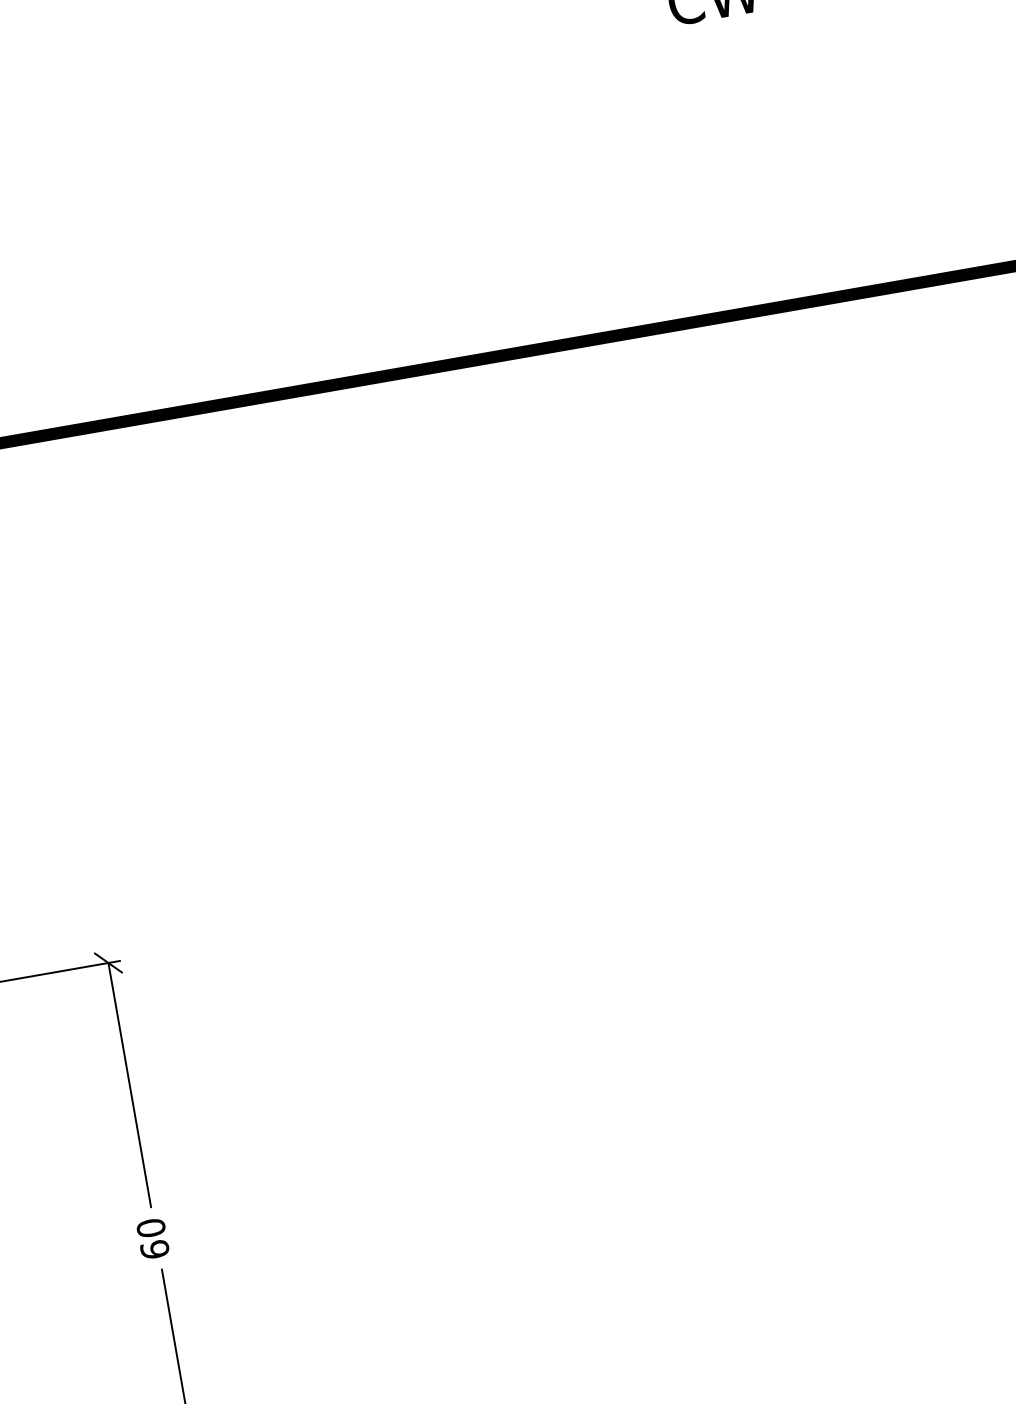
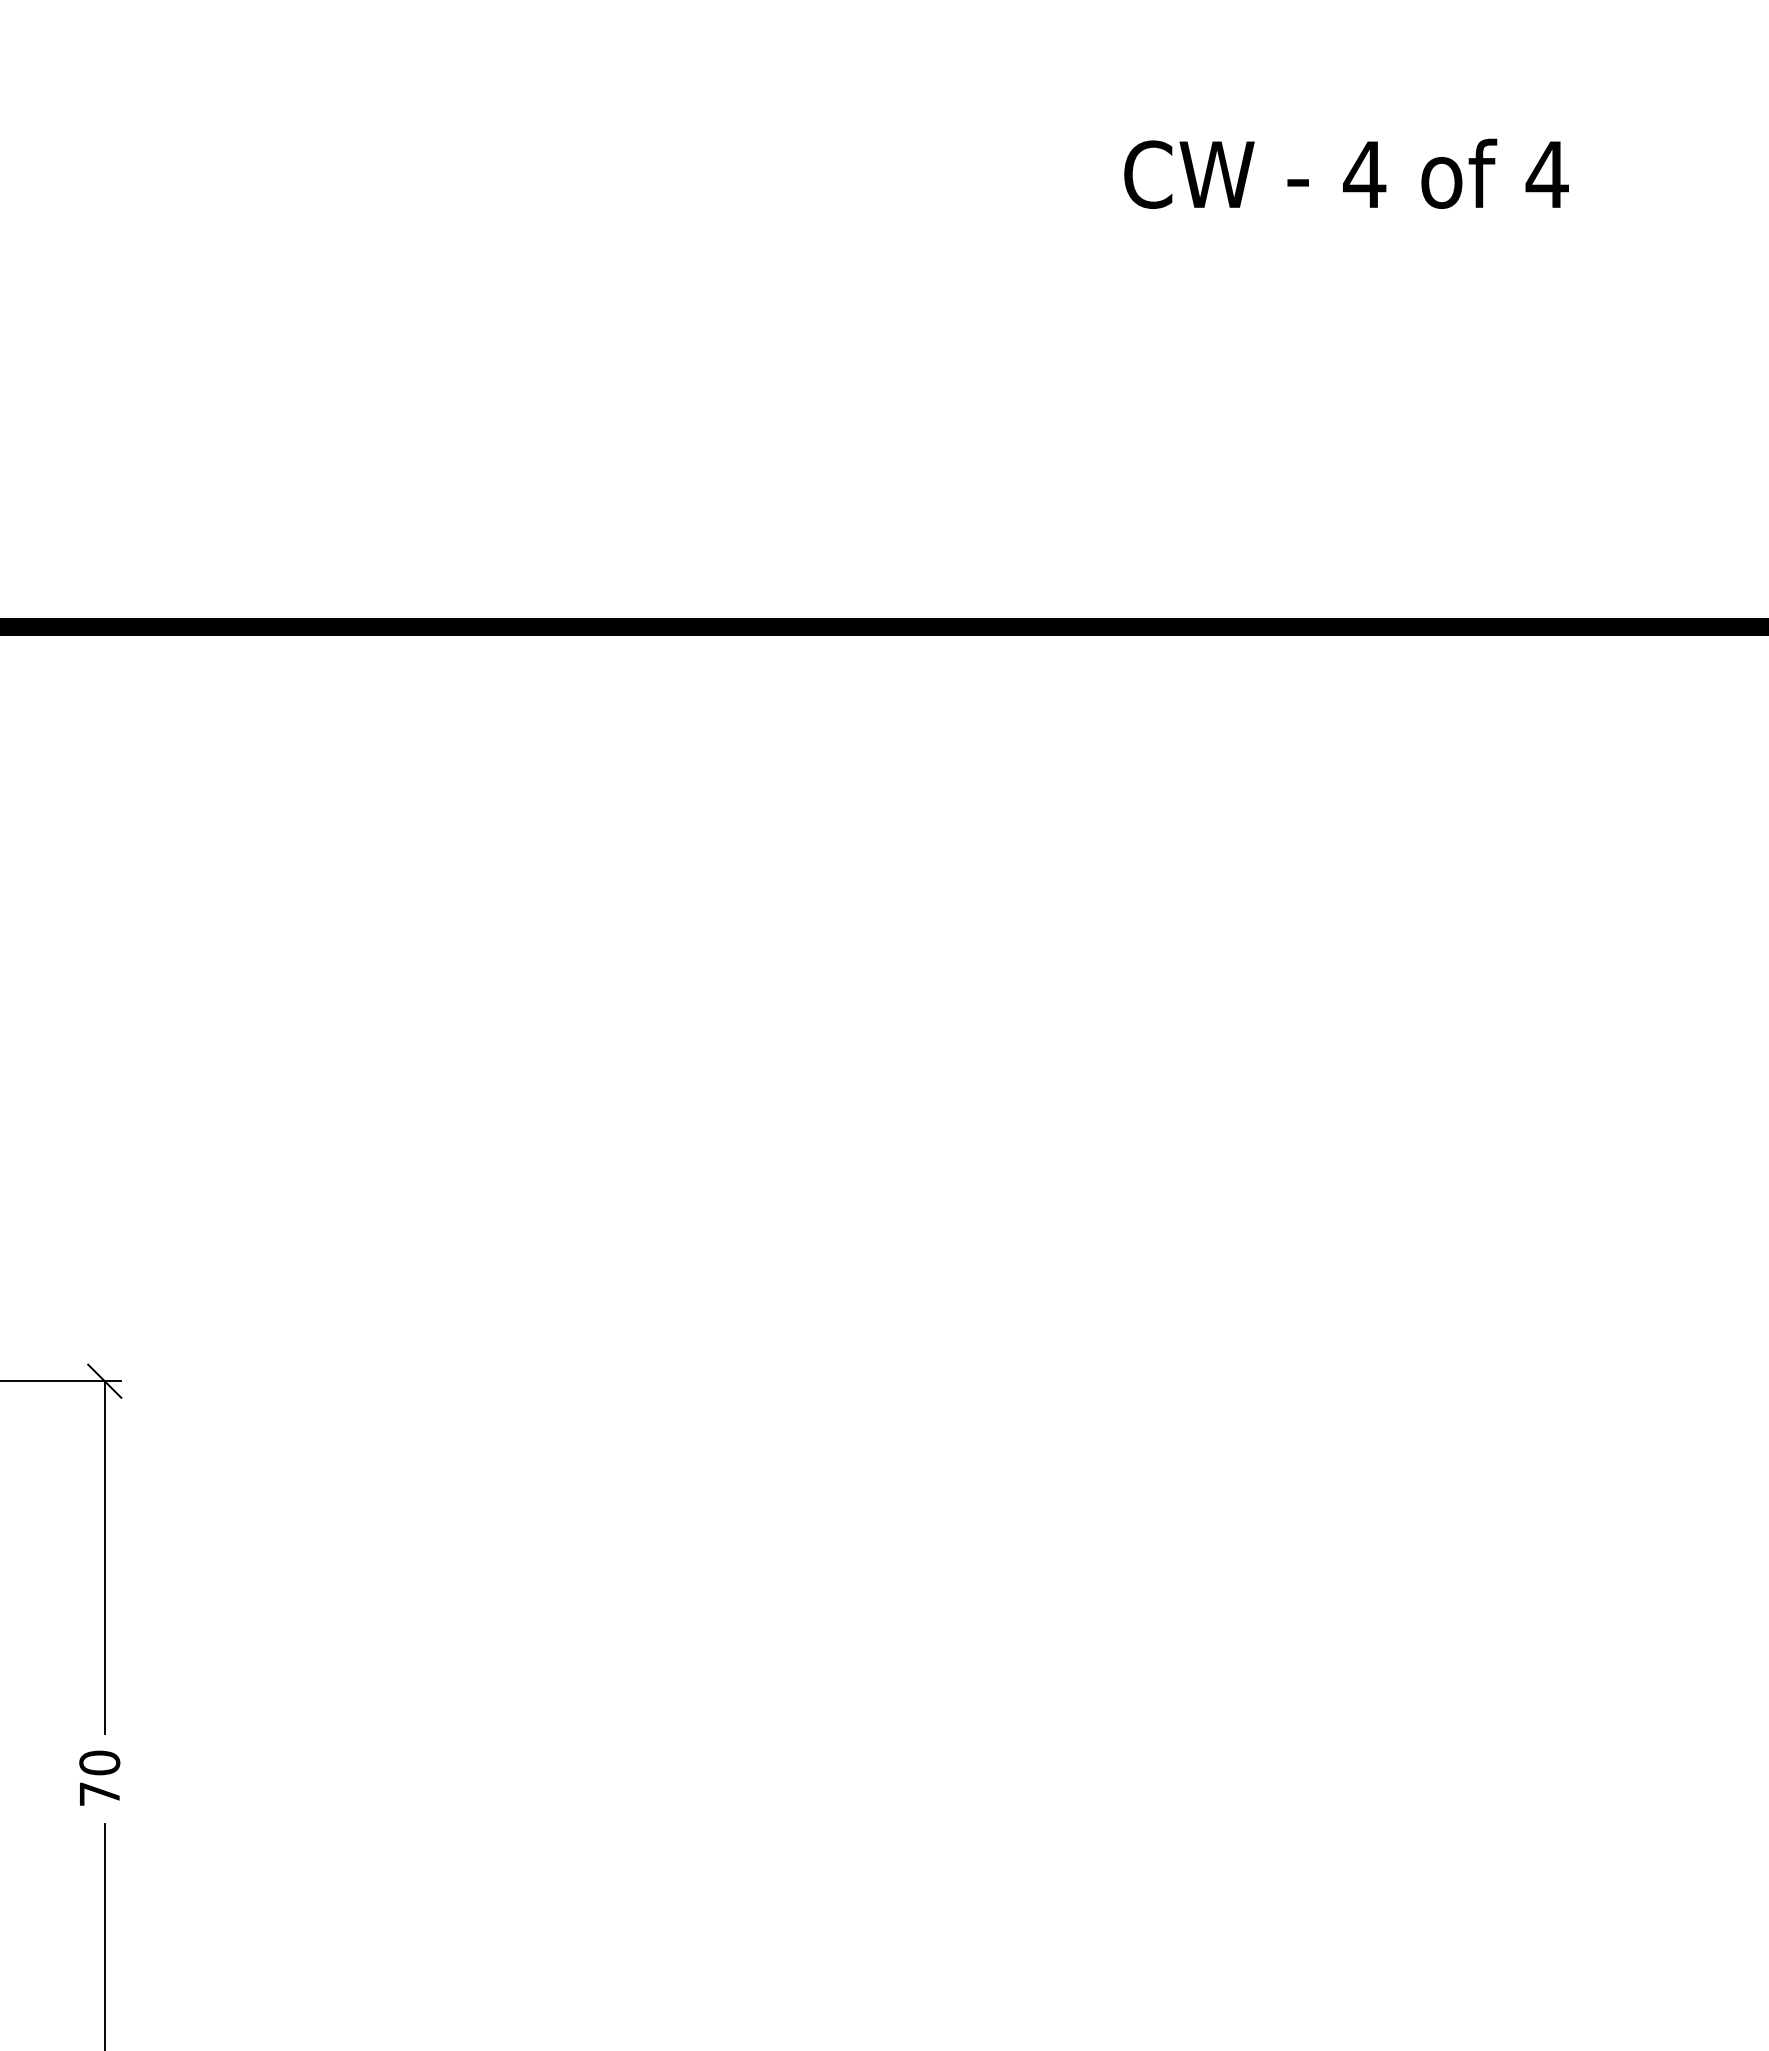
text: (154, 1249) -> (99, 1793), 60 -> 70

